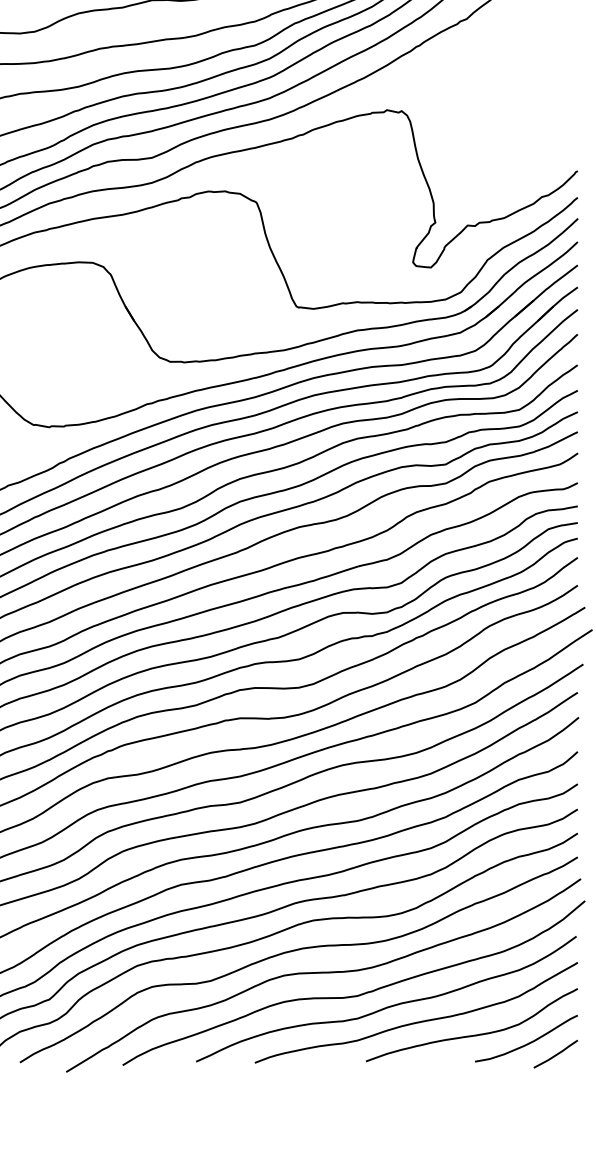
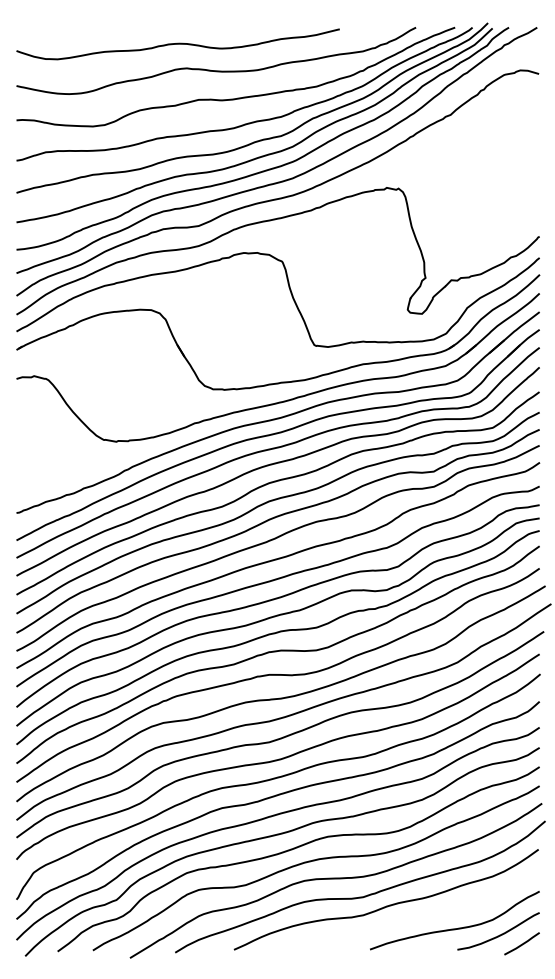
curve: (416, 1021) -> (410, 917), removed

